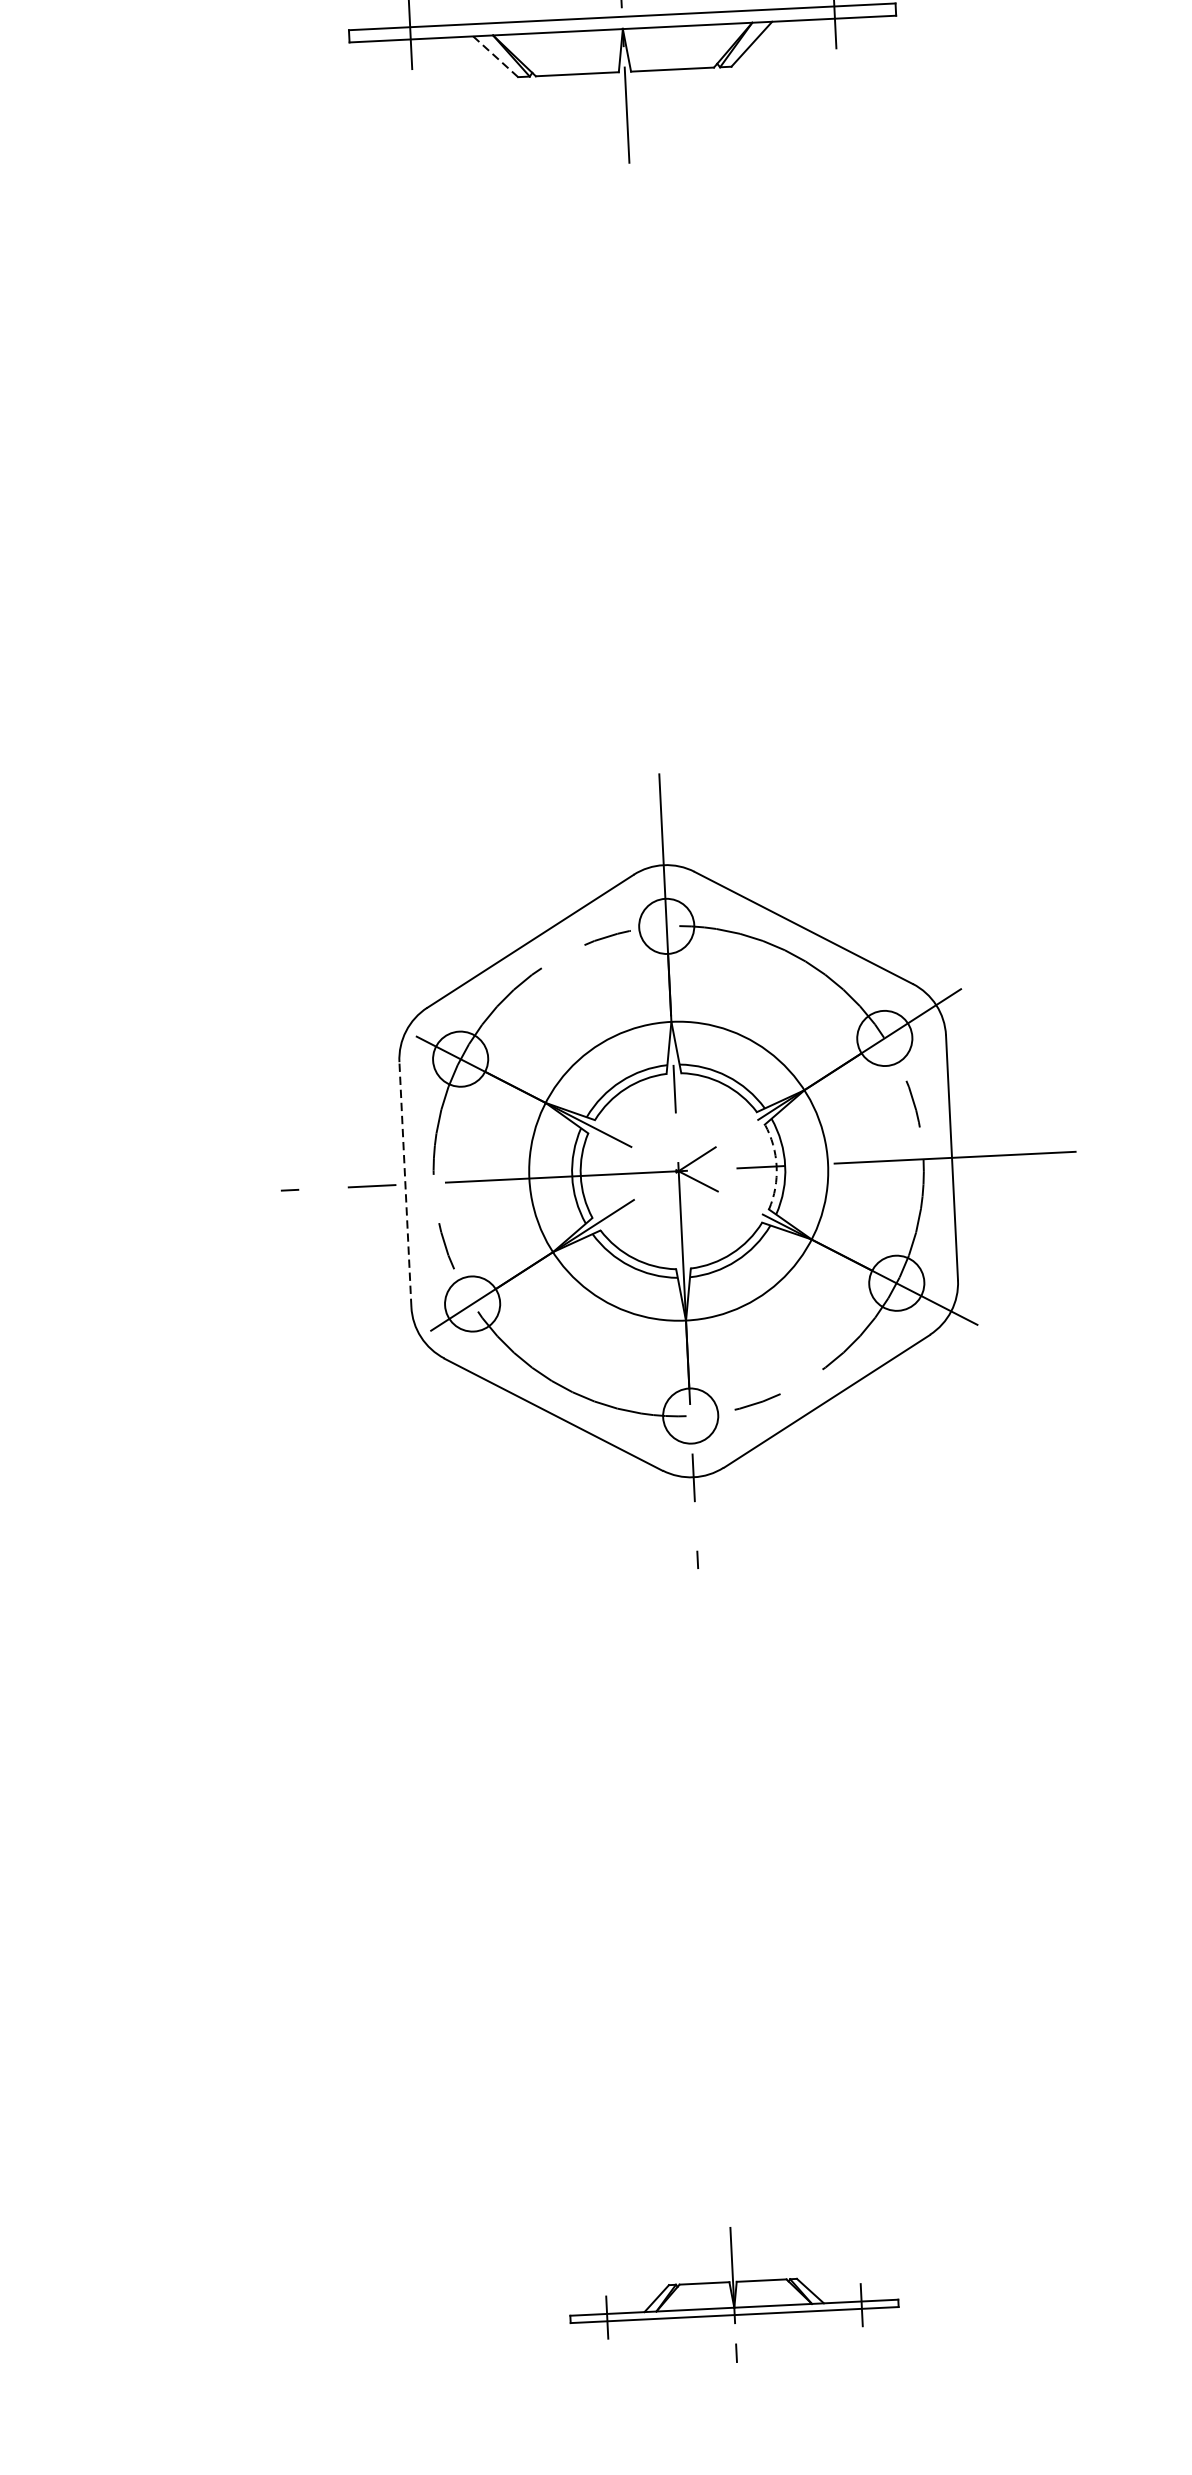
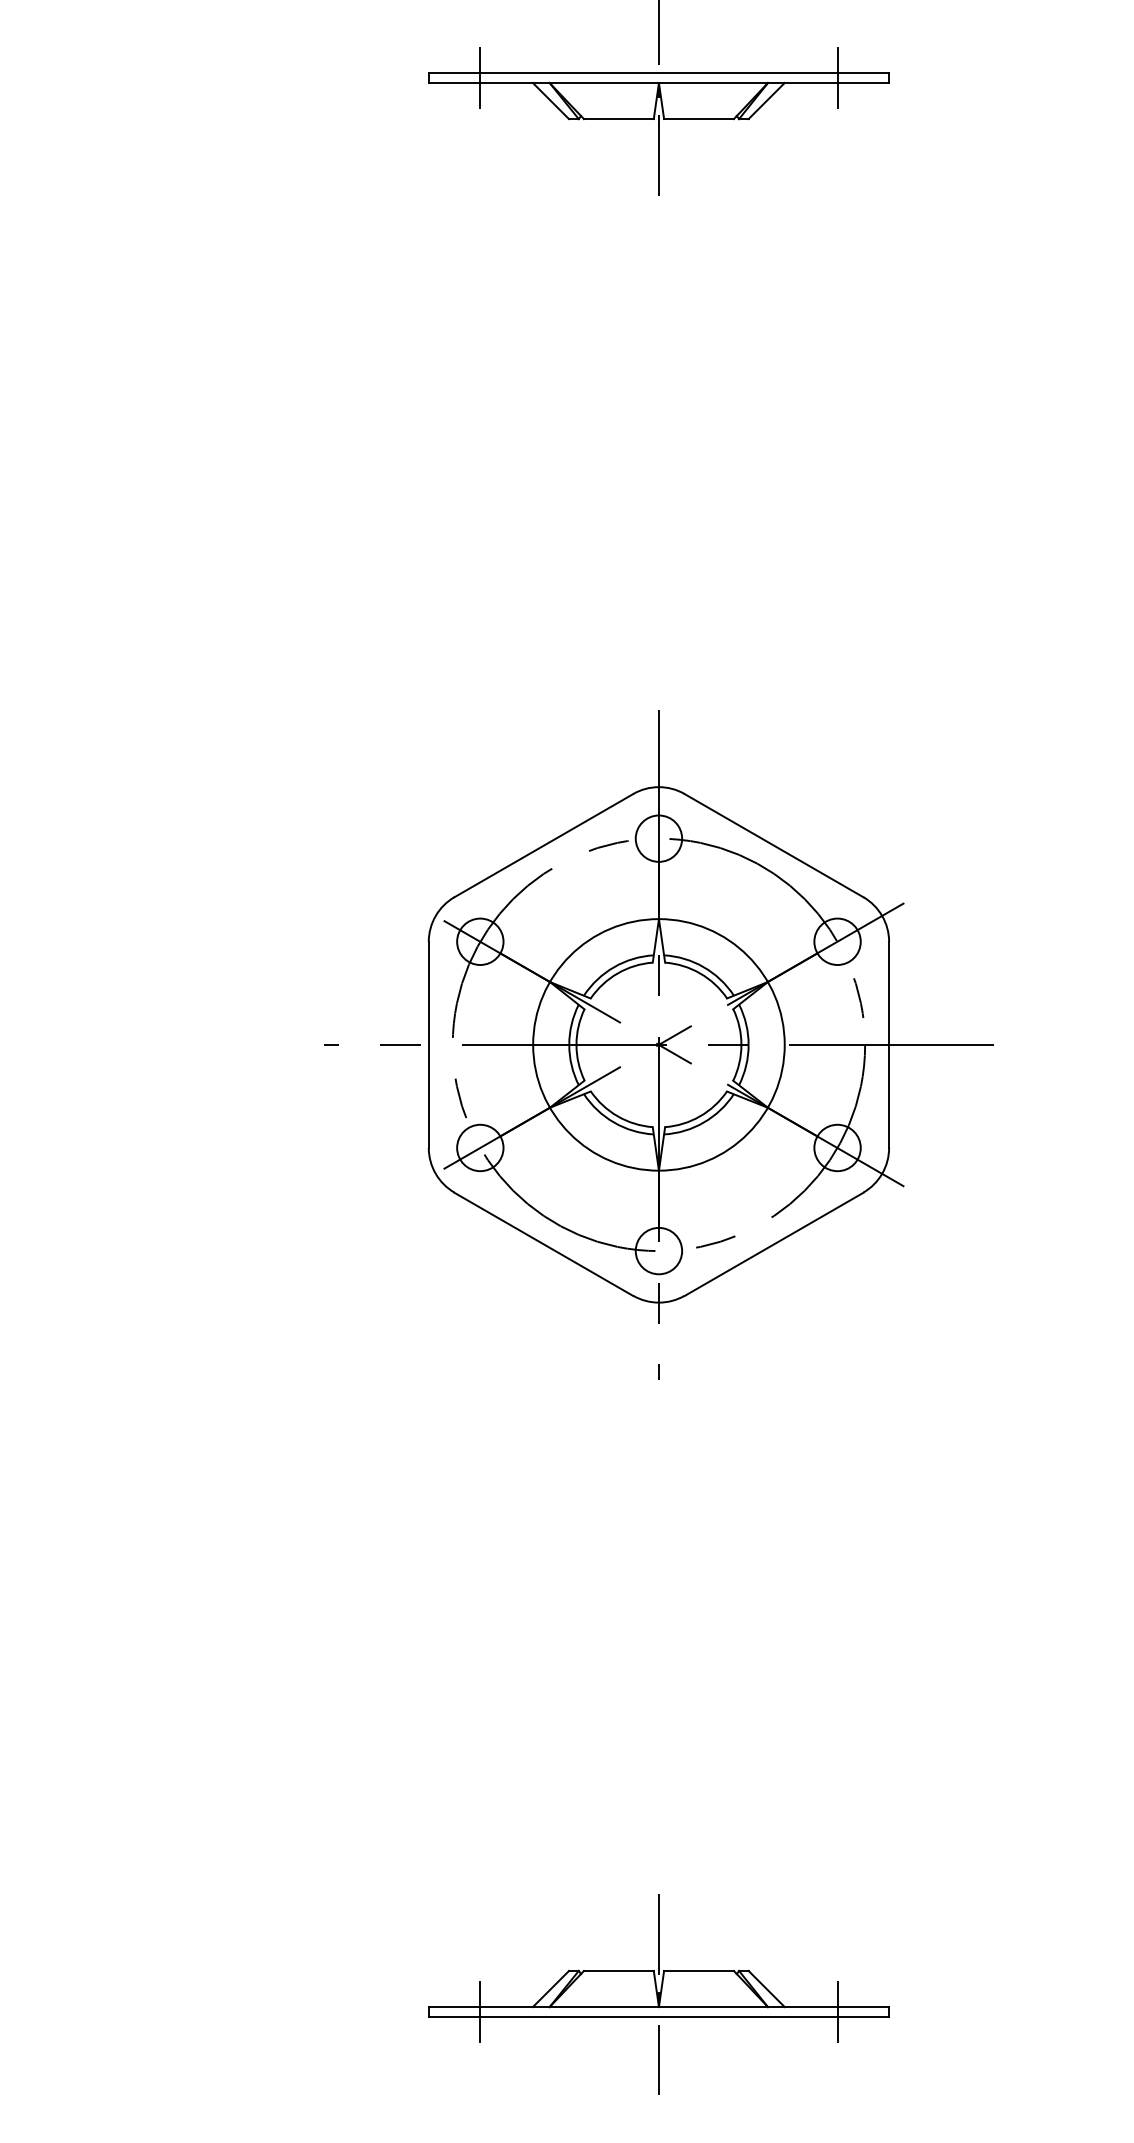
line: (495, 57) -> (550, 101), dashed -> solid
arc: (776, 1165) -> (741, 1044), dashed -> solid
line: (405, 1184) -> (428, 1044), dashed -> solid
part: (733, 2298) -> (658, 1994), size x1.67

